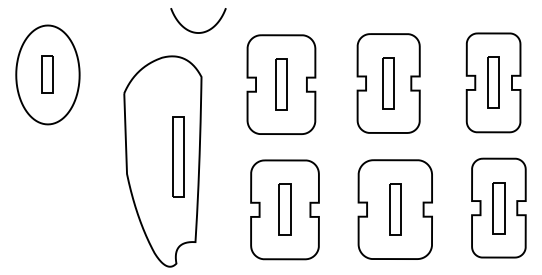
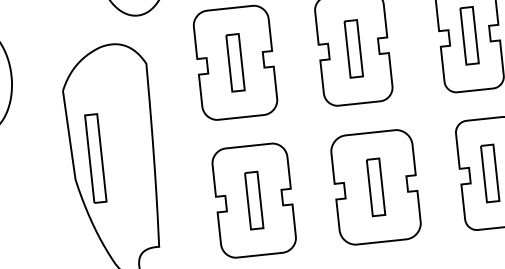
part: (178, 156) -> (96, 157), moved

